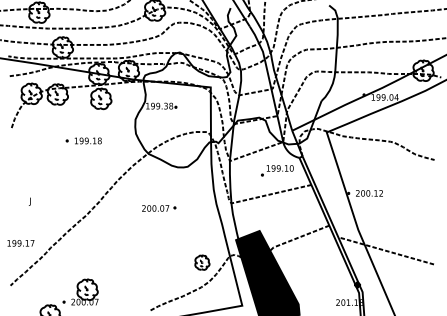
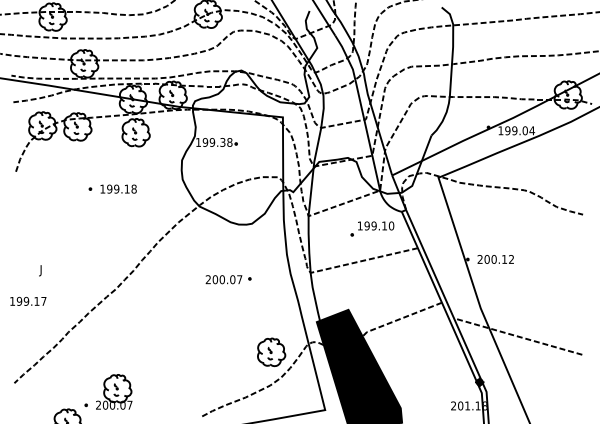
part: (158, 208) -> (228, 279), moved
text: (21, 242) -> (28, 300), moved
part: (202, 262) -> (271, 352), size x1.43

